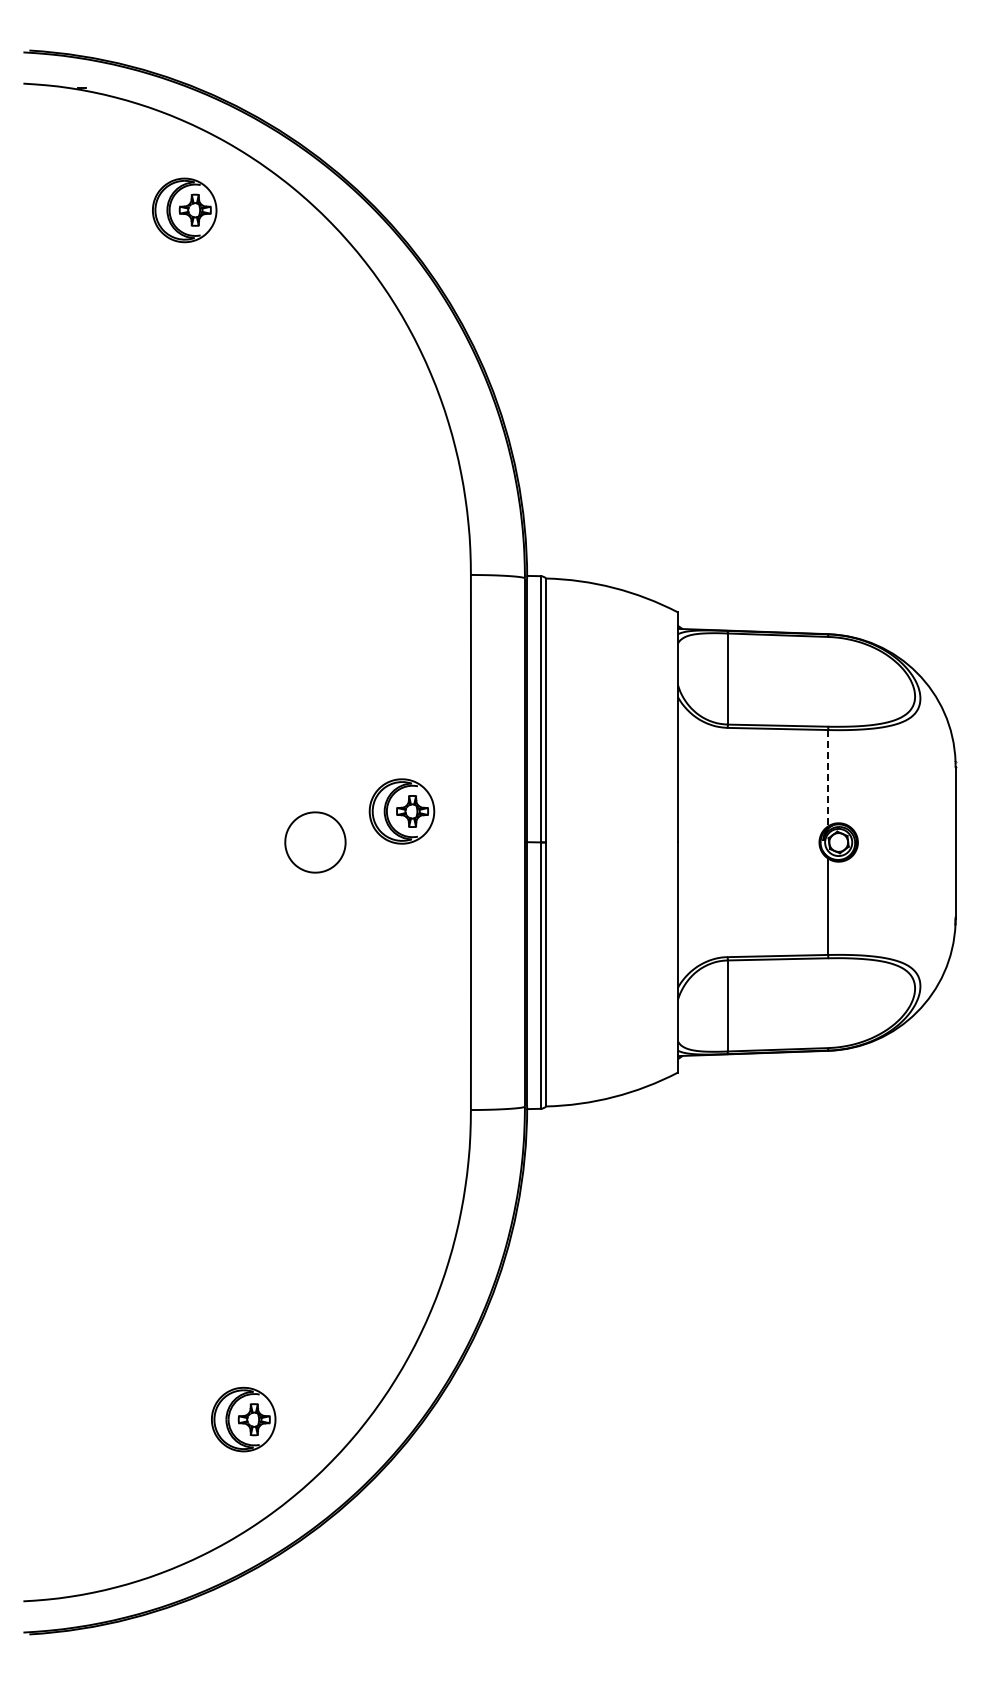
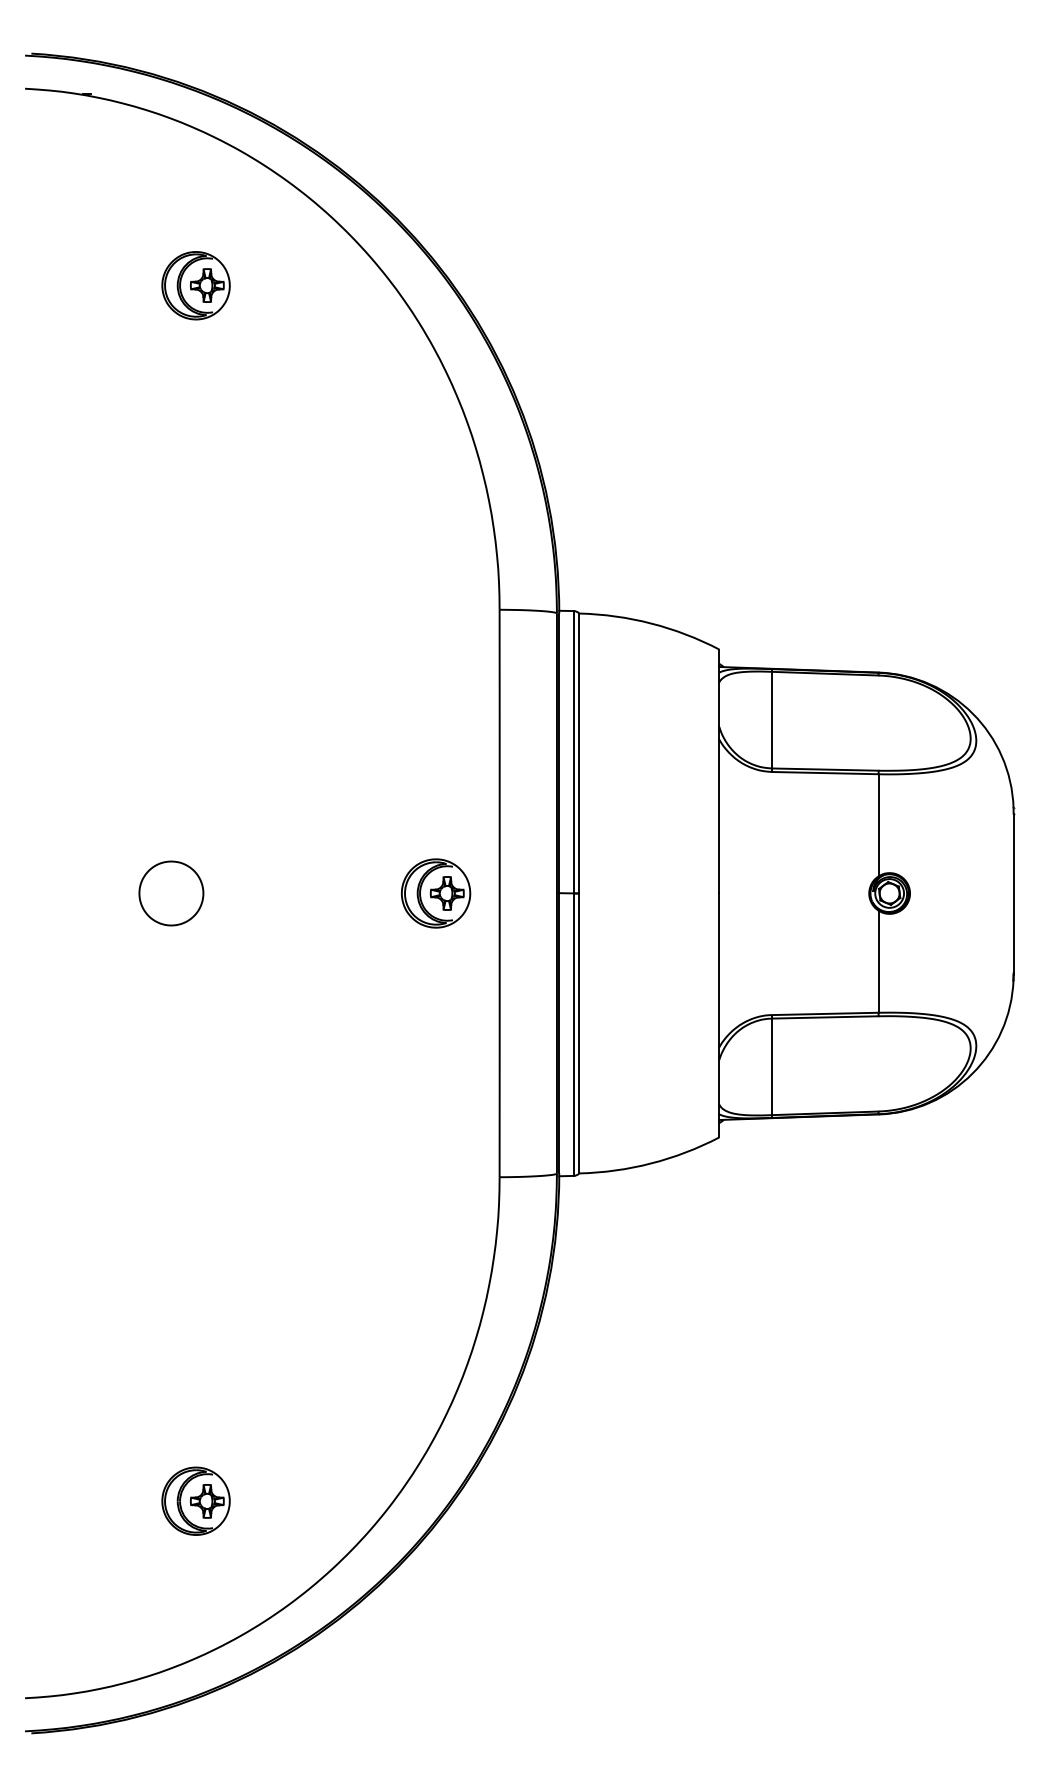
part: (184, 210) -> (195, 285), moved
line: (828, 778) -> (878, 825), dashed -> solid
part: (401, 811) -> (435, 893), moved
part: (315, 842) -> (171, 893), moved
part: (243, 1419) -> (195, 1501), moved

